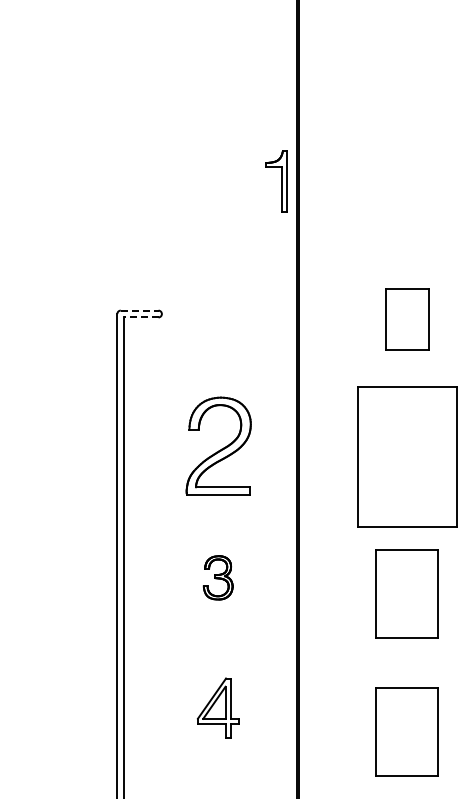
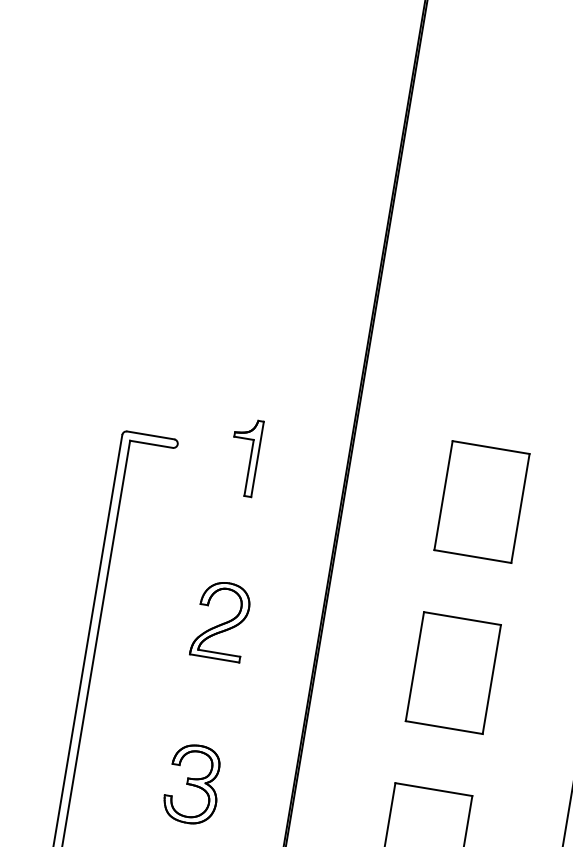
part: (276, 181) -> (244, 457), moved
line: (139, 310) -> (150, 435), dashed -> solid
line: (140, 317) -> (150, 444), dashed -> solid
part: (406, 319) -> (480, 502), size x1.43
part: (219, 446) -> (221, 621), size x0.62
part: (406, 456) -> (452, 672), size x0.62
part: (217, 577) -> (192, 783), size x1.43

